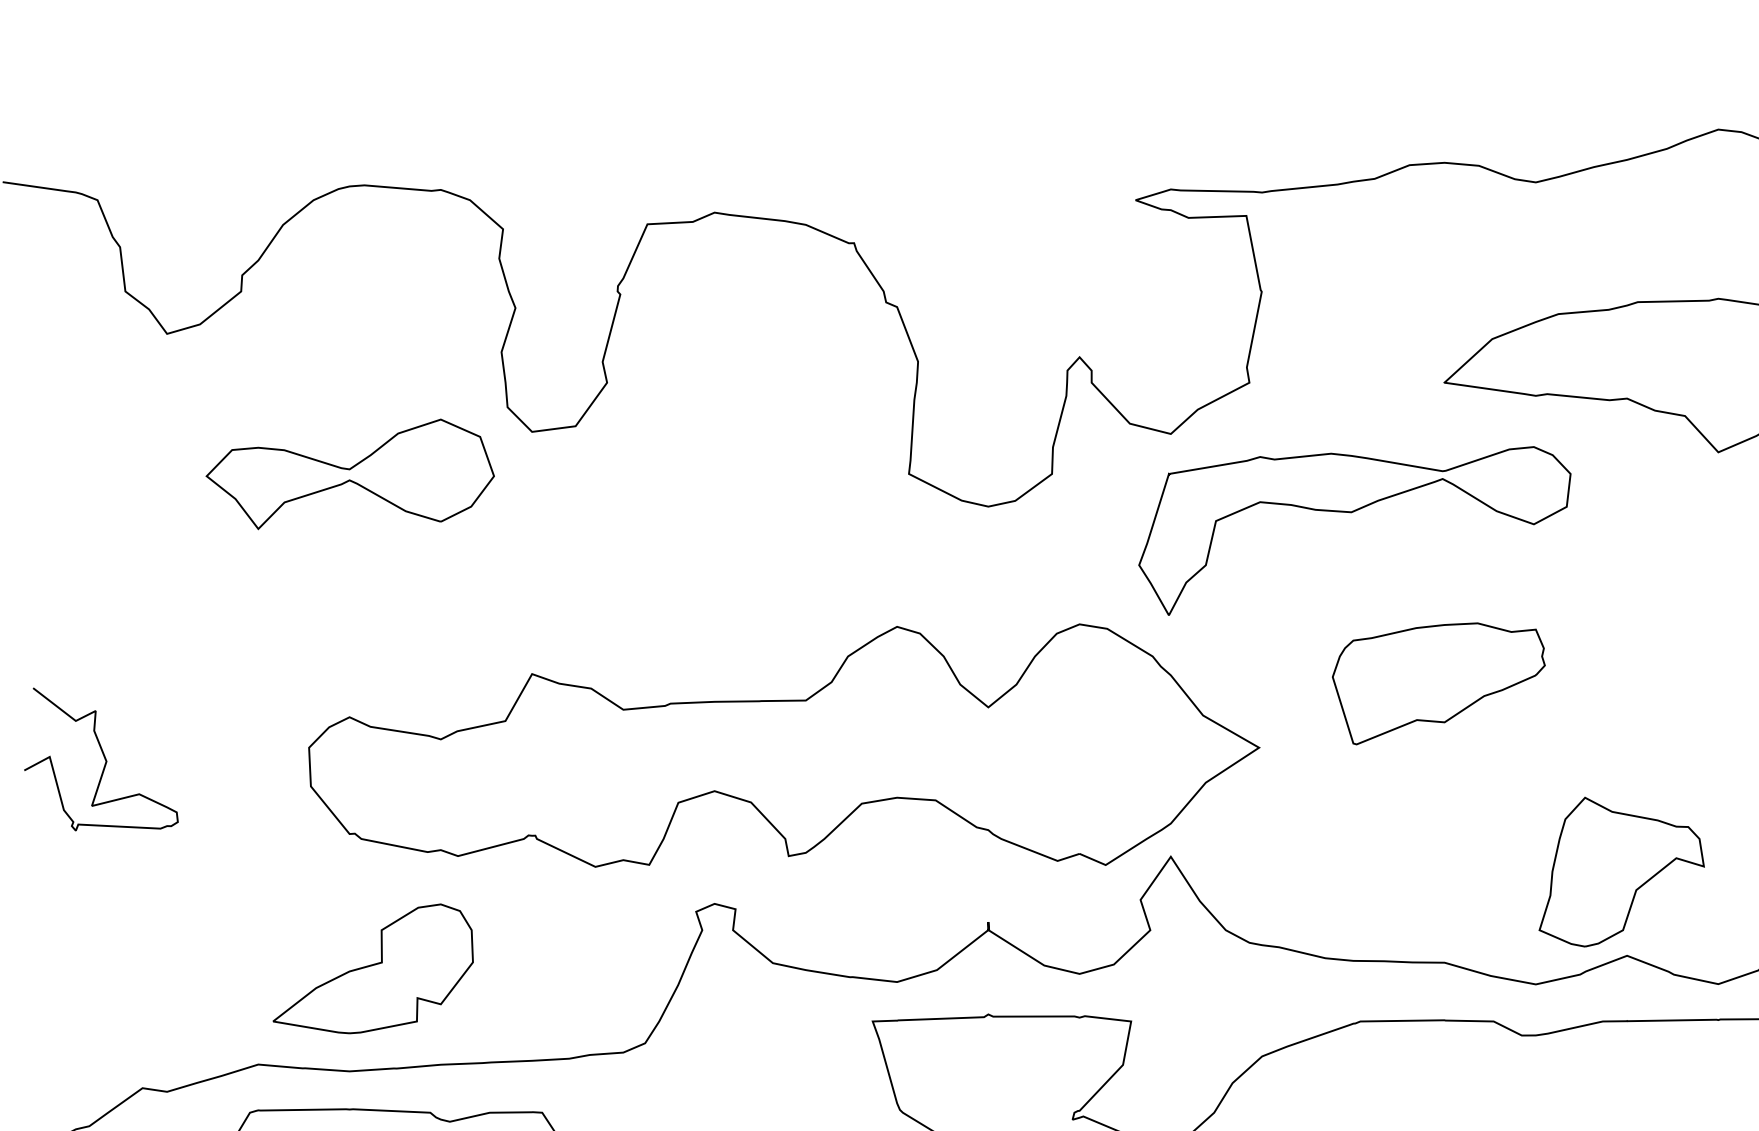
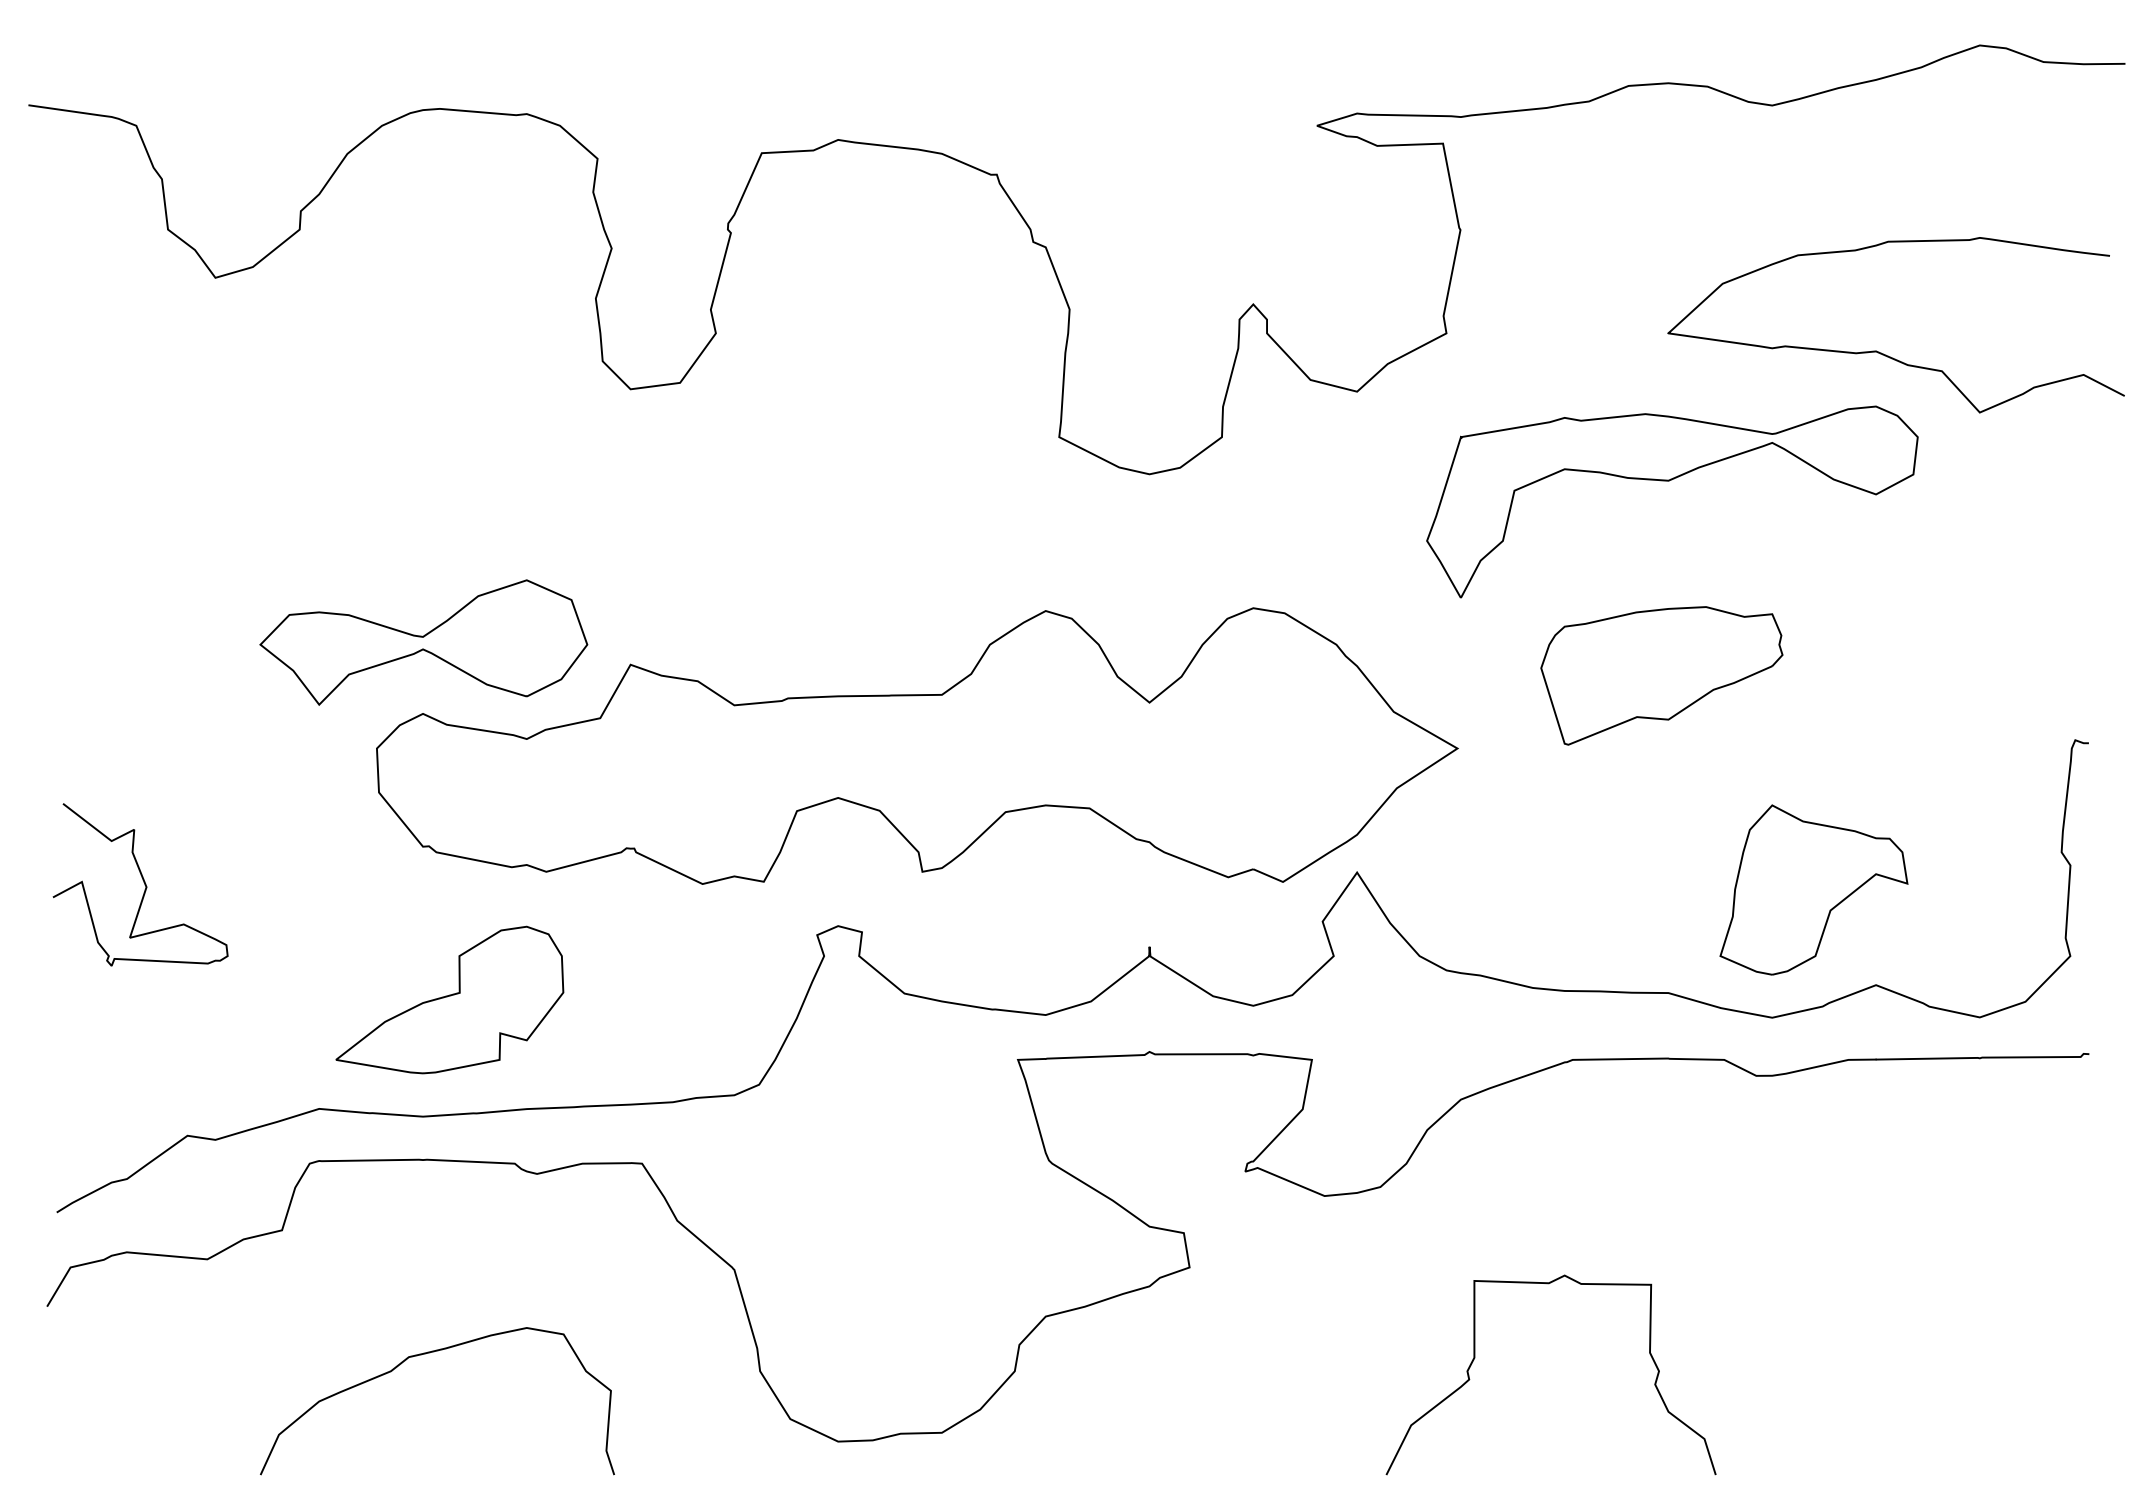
part: (350, 474) -> (423, 642), moved
part: (1352, 512) -> (1669, 481), moved
curve: (103, 757) -> (143, 882), moved
part: (1621, 871) -> (1813, 889), moved

